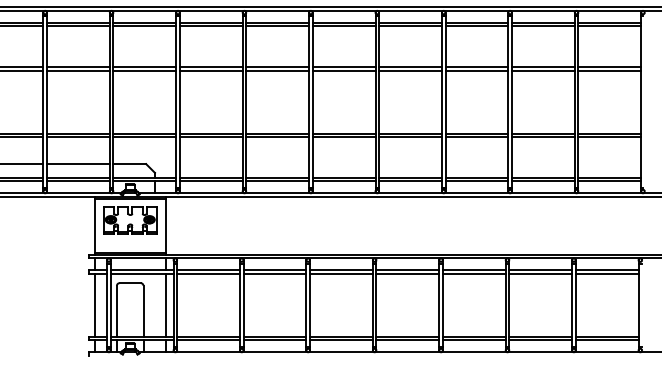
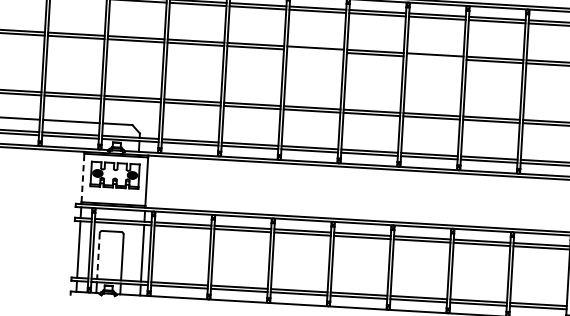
line: (343, 70) -> (314, 51), removed
line: (476, 70) -> (434, 57), removed
line: (94, 225) -> (82, 177), solid -> dashed
line: (116, 311) -> (98, 256), solid -> dashed

